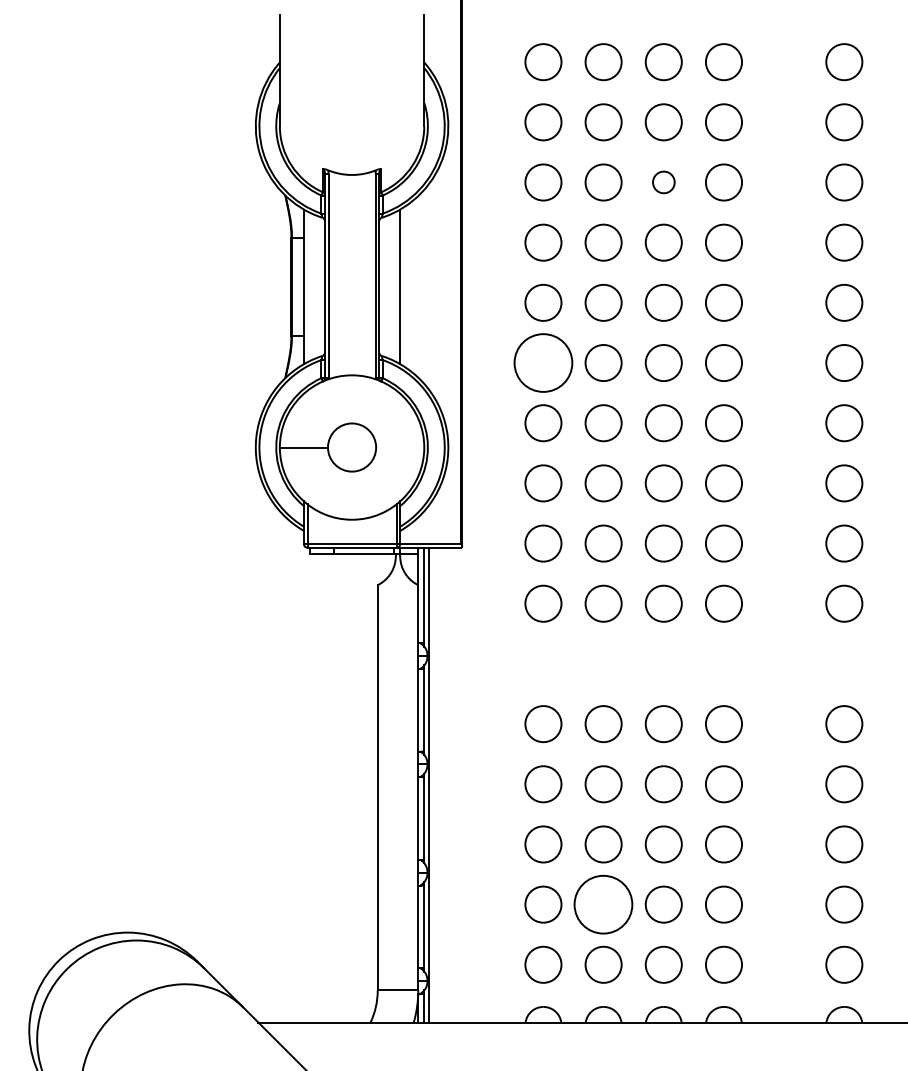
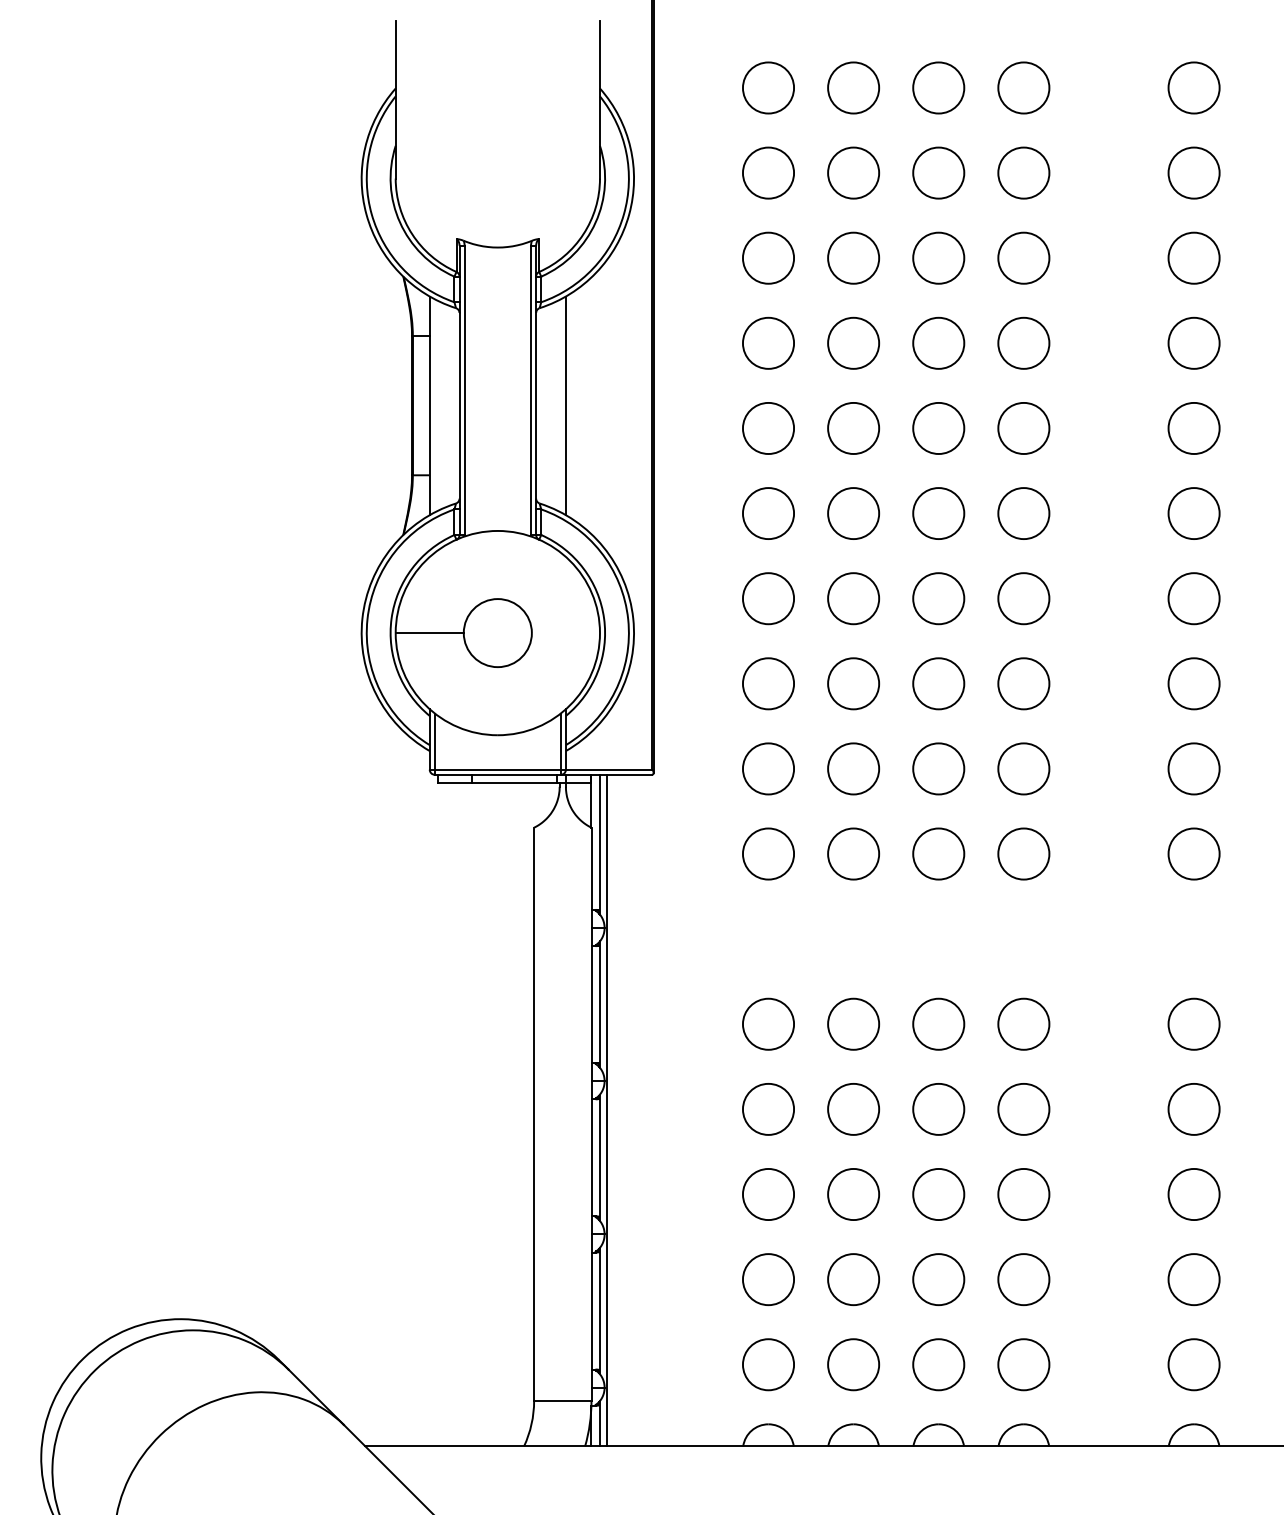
circle: (663, 181) -> (938, 257), size x1.67
circle: (543, 362) -> (768, 513), size x0.62
circle: (603, 904) -> (853, 1279), size x0.62

